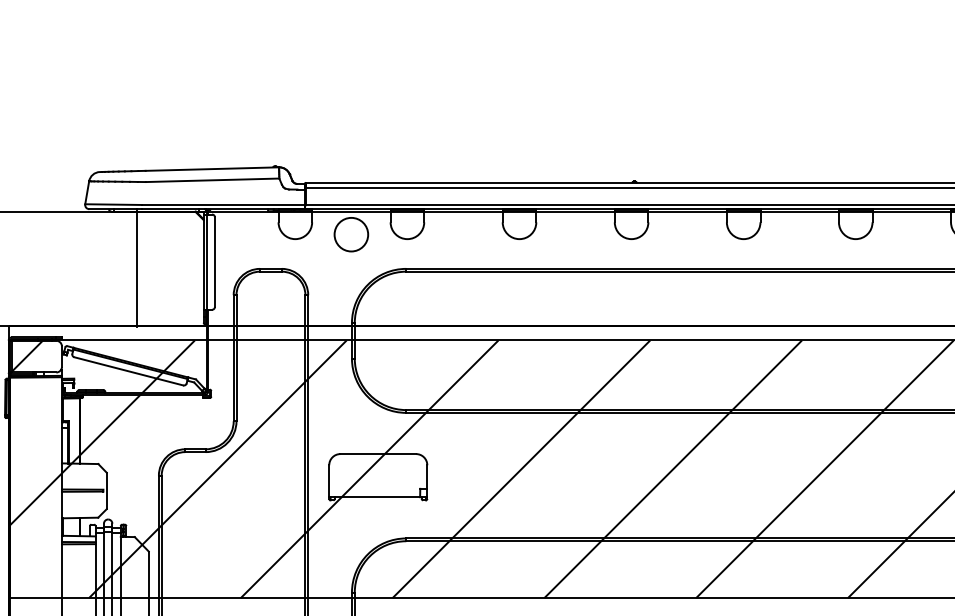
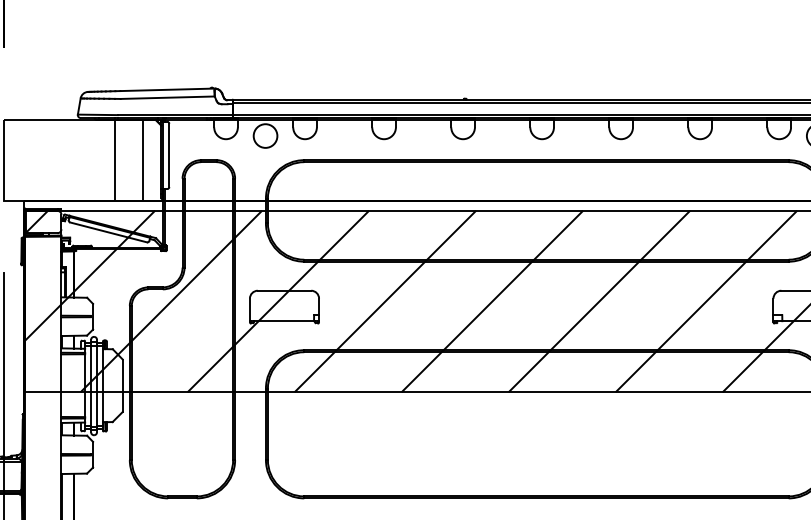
line: (178, 267) -> (143, 159), added

